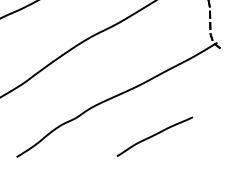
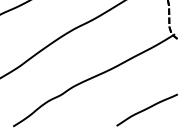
curve: (154, 136) -> (146, 109), moved

